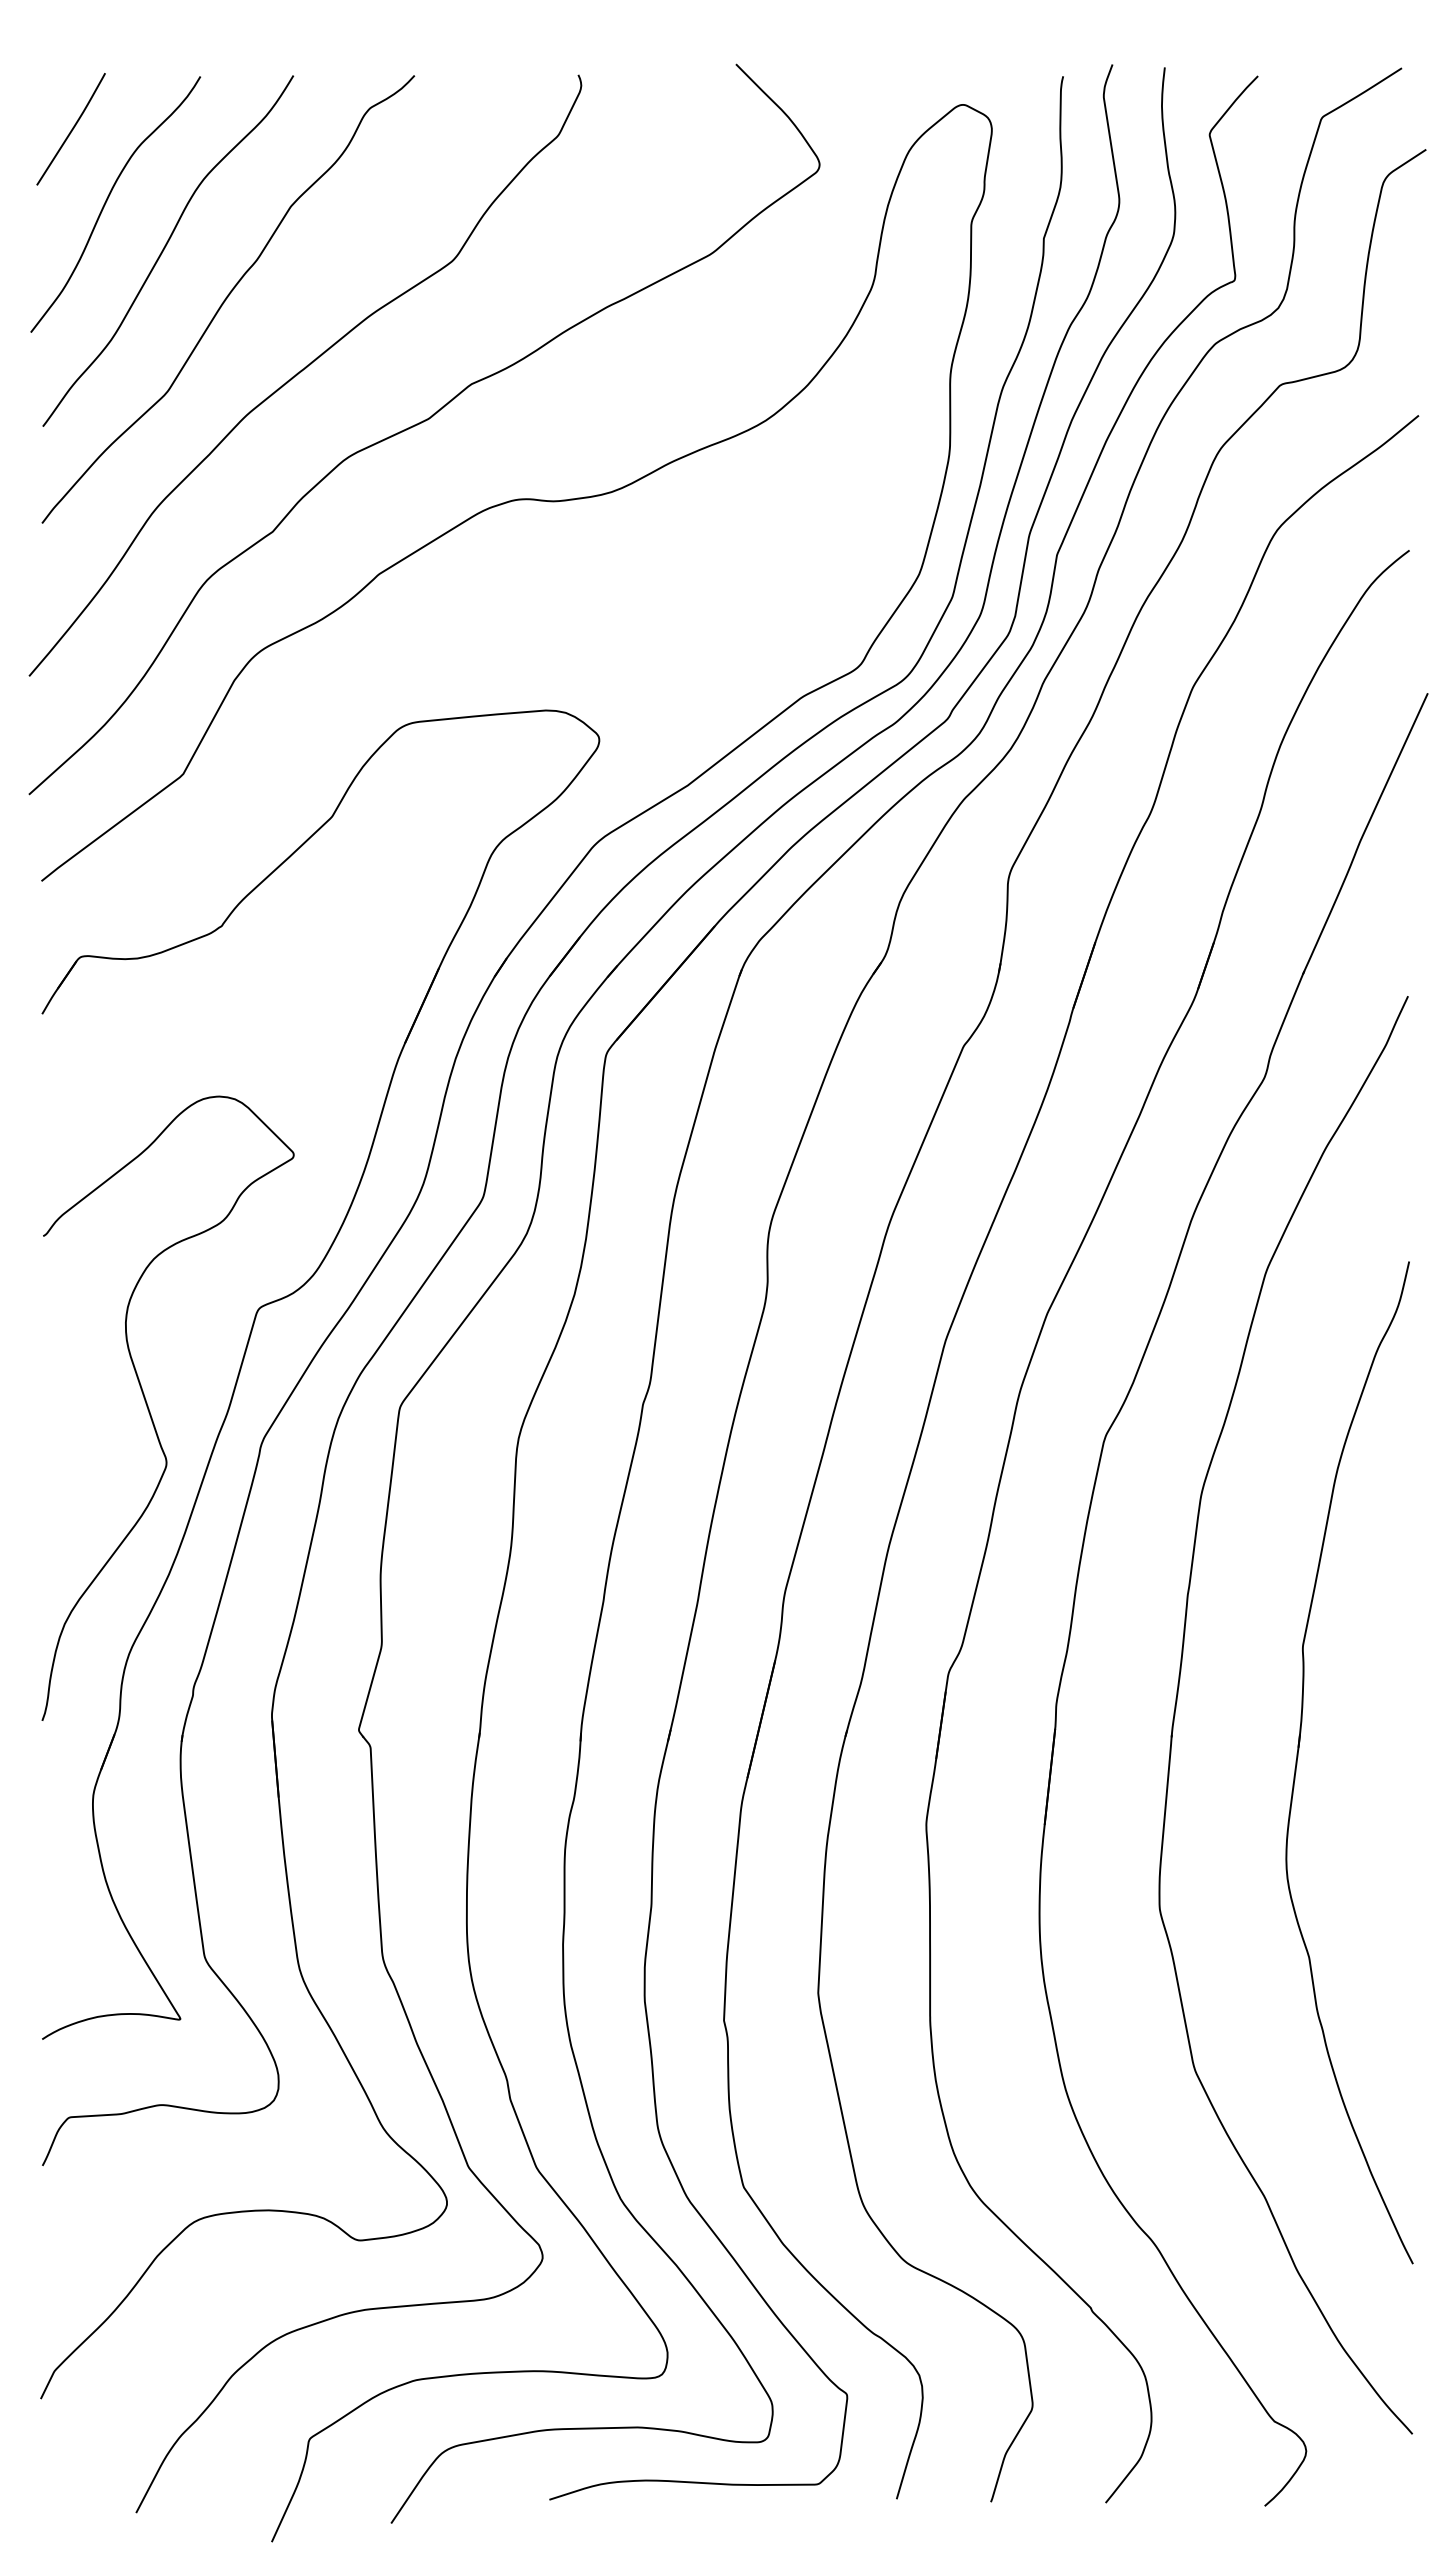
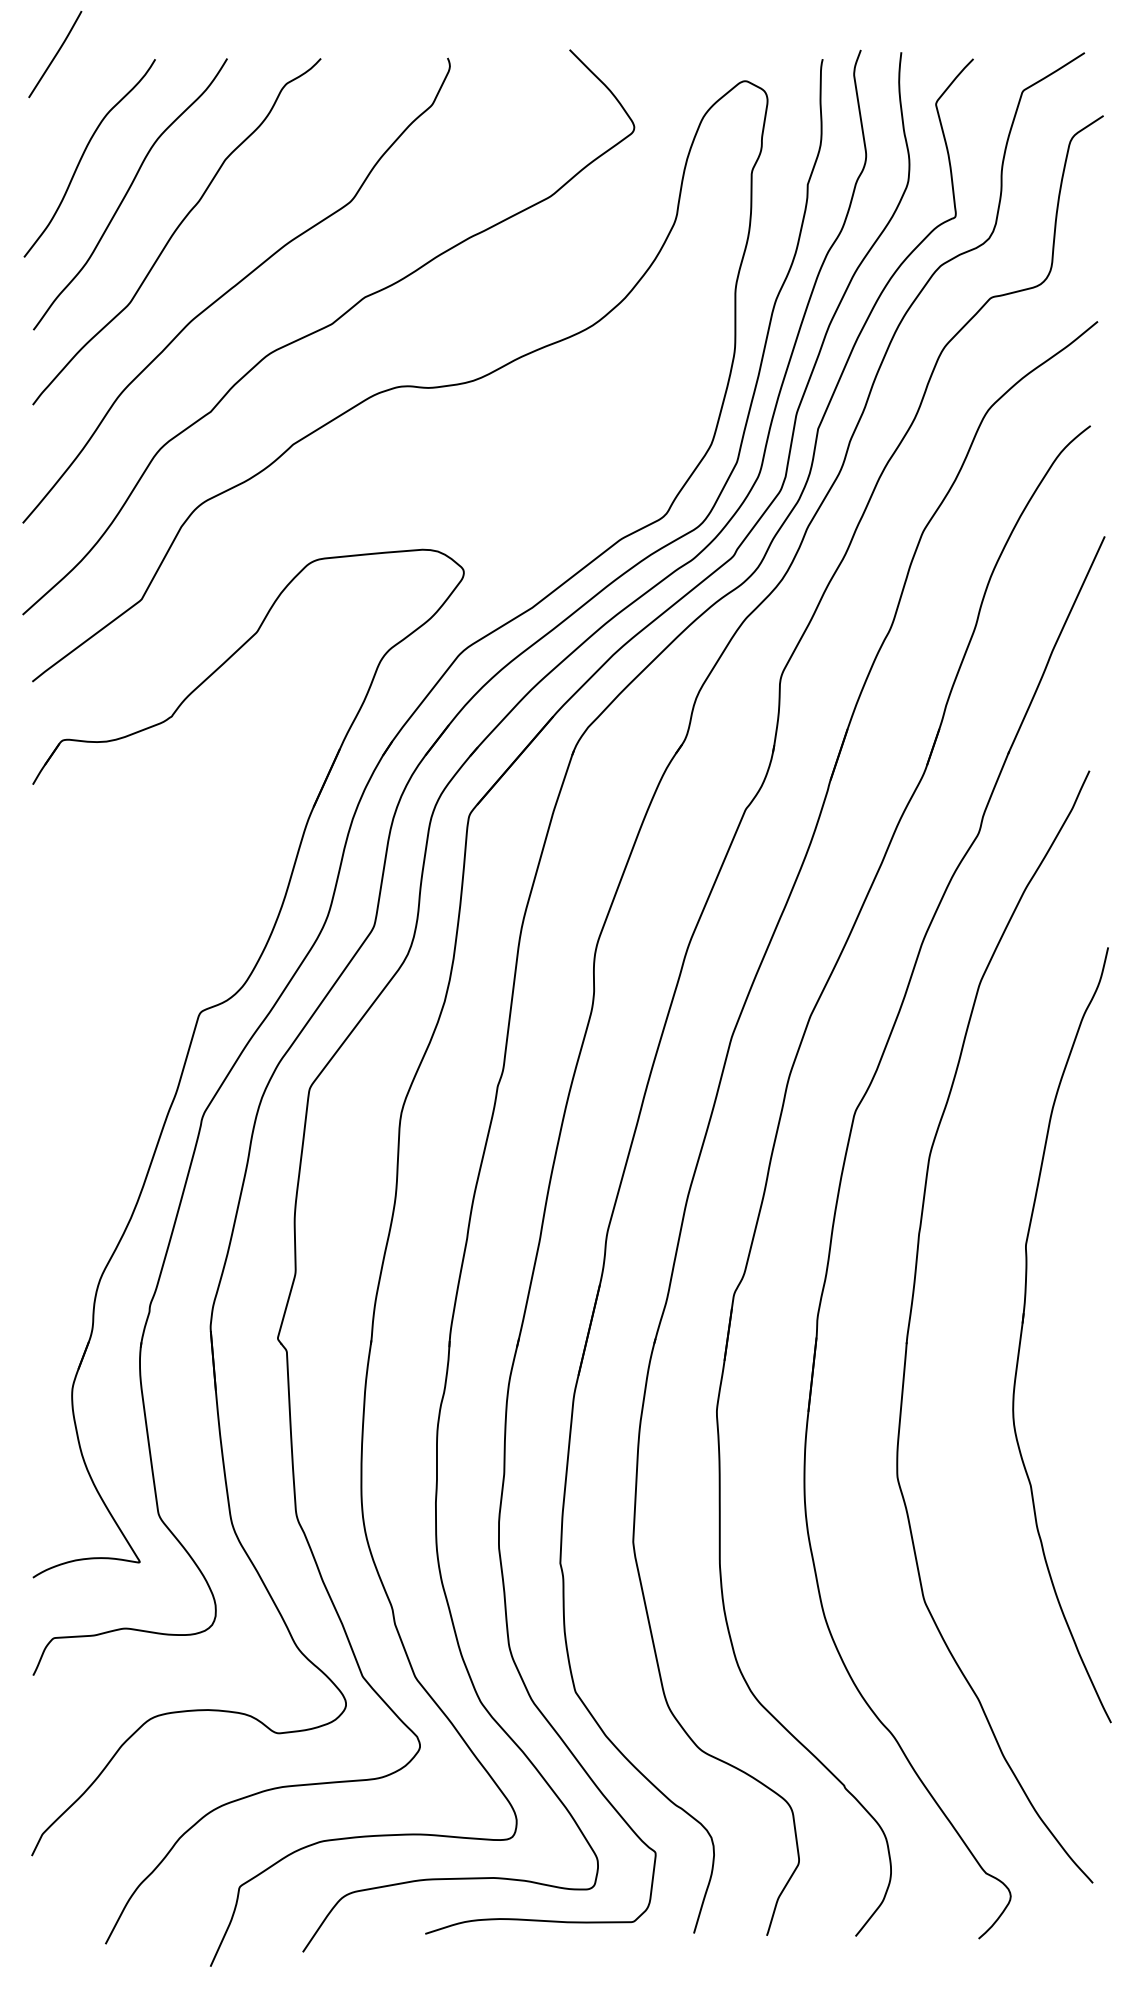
curve: (71, 129) -> (55, 54), moved
curve: (150, 1411) -> (116, 1092), removed
part: (1298, 1757) -> (1022, 1331), moved

